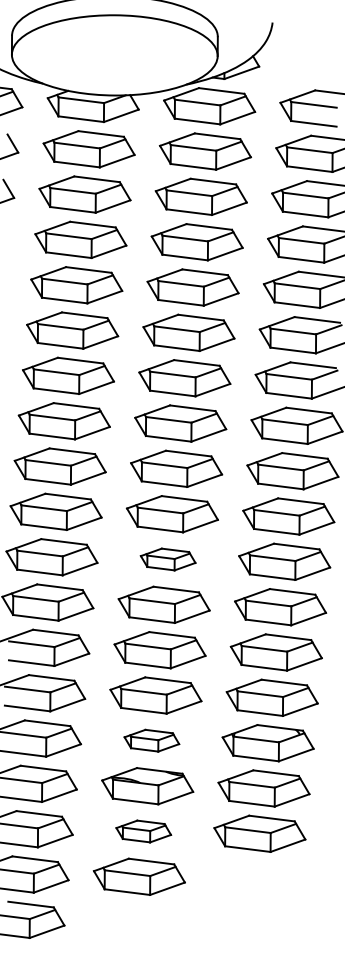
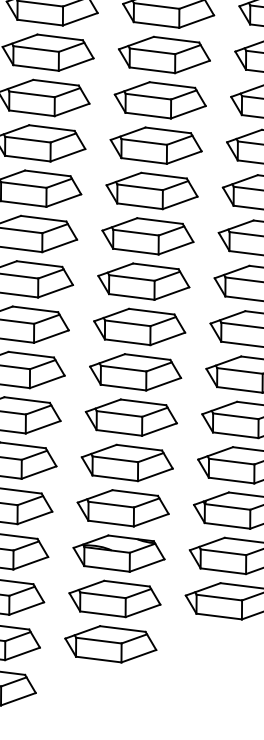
part: (167, 559) -> (138, 326), size x1.67
part: (151, 740) -> (122, 507), size x1.67
part: (143, 831) -> (114, 598), size x1.67

